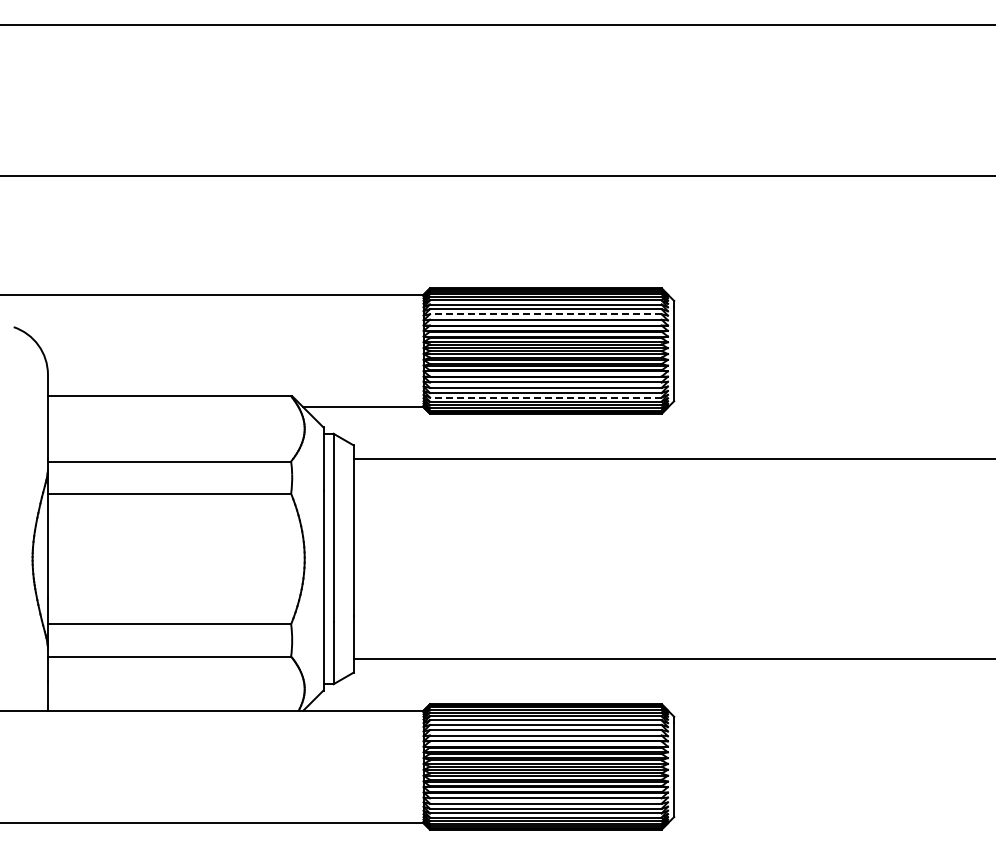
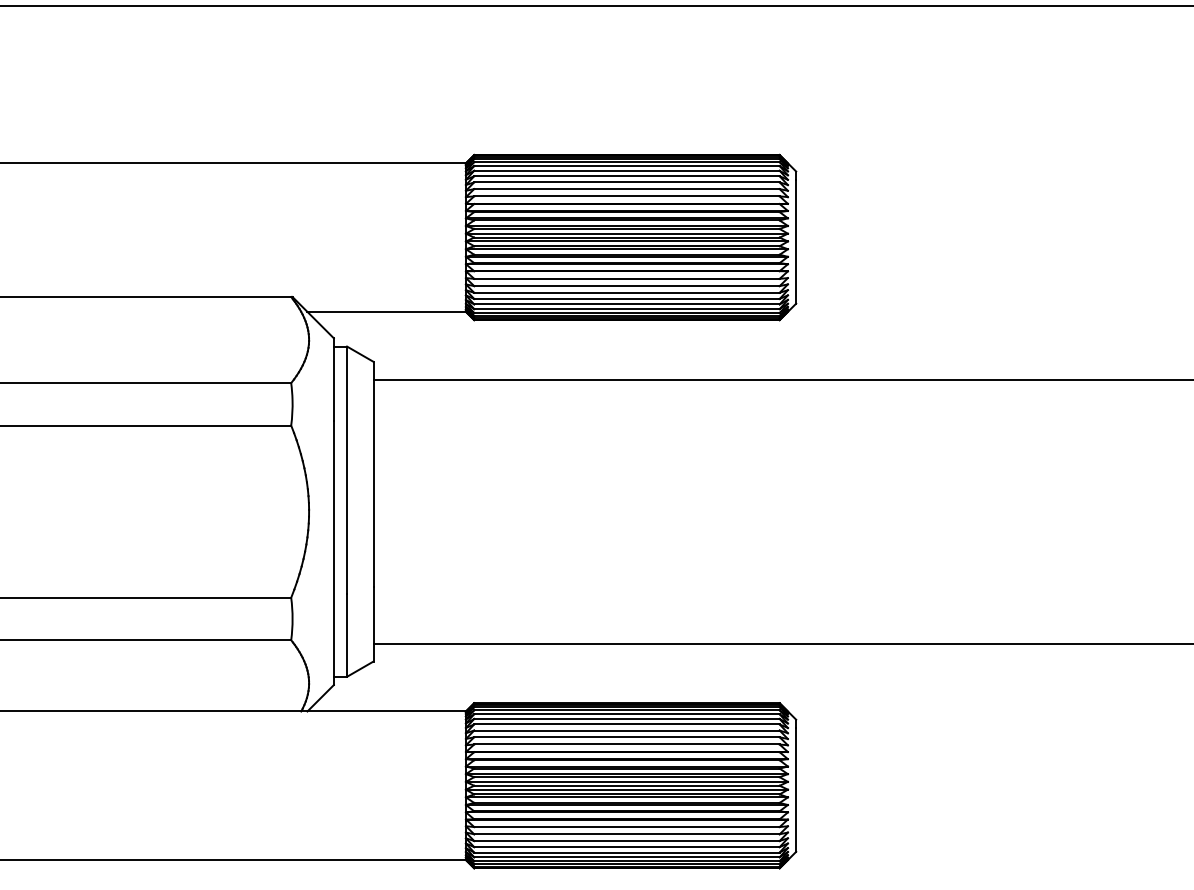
line: (545, 314) -> (626, 189), dashed -> solid
line: (545, 397) -> (626, 298), dashed -> solid

